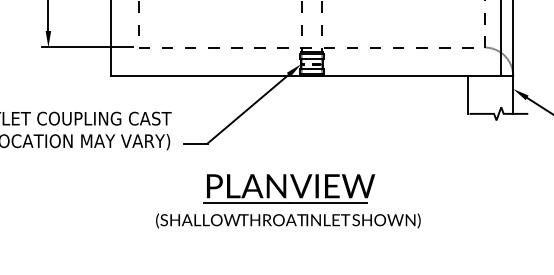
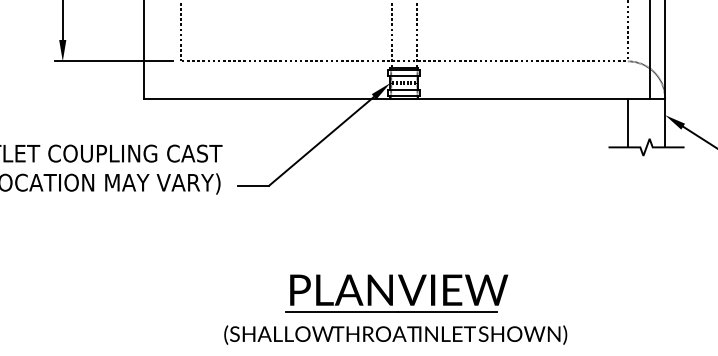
line: (467, 94) -> (627, 122), moved
part: (288, 201) -> (395, 309), moved

